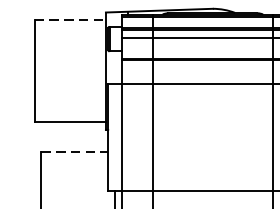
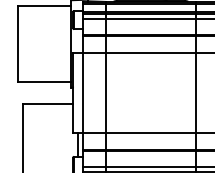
line: (69, 19) -> (44, 5), dashed -> solid
line: (75, 151) -> (48, 103), dashed -> solid

